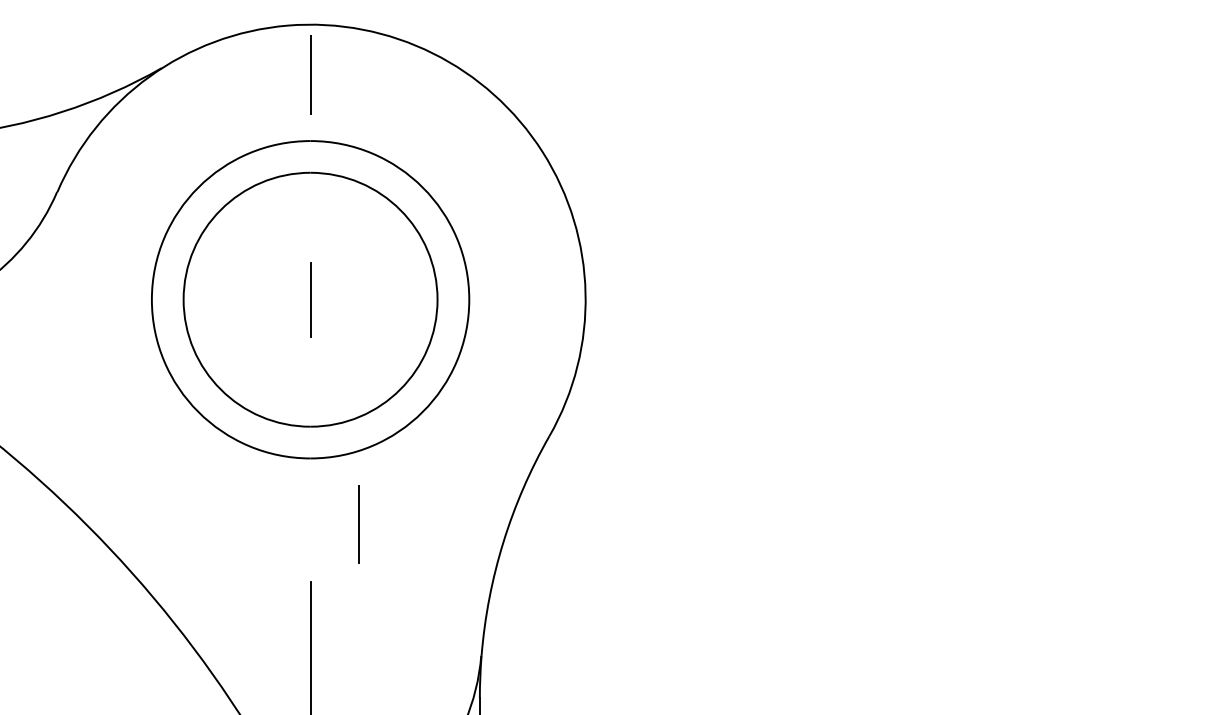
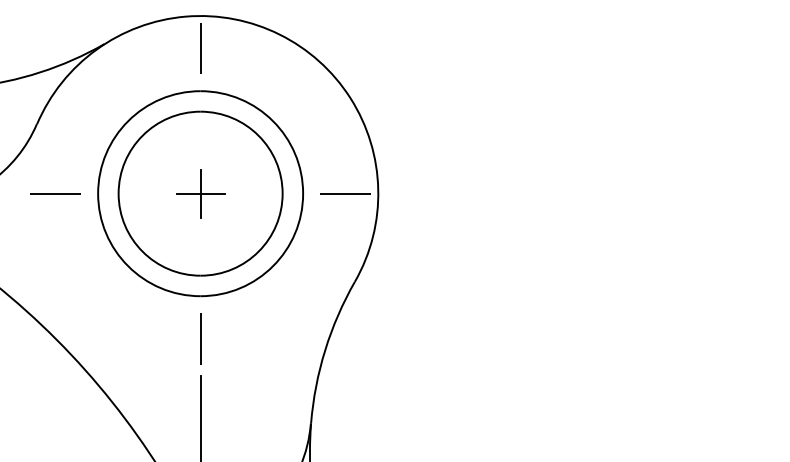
line: (85, 299) -> (55, 193), added
line: (310, 299) -> (200, 193), added
line: (534, 299) -> (345, 193), added
line: (358, 523) -> (200, 338), moved

